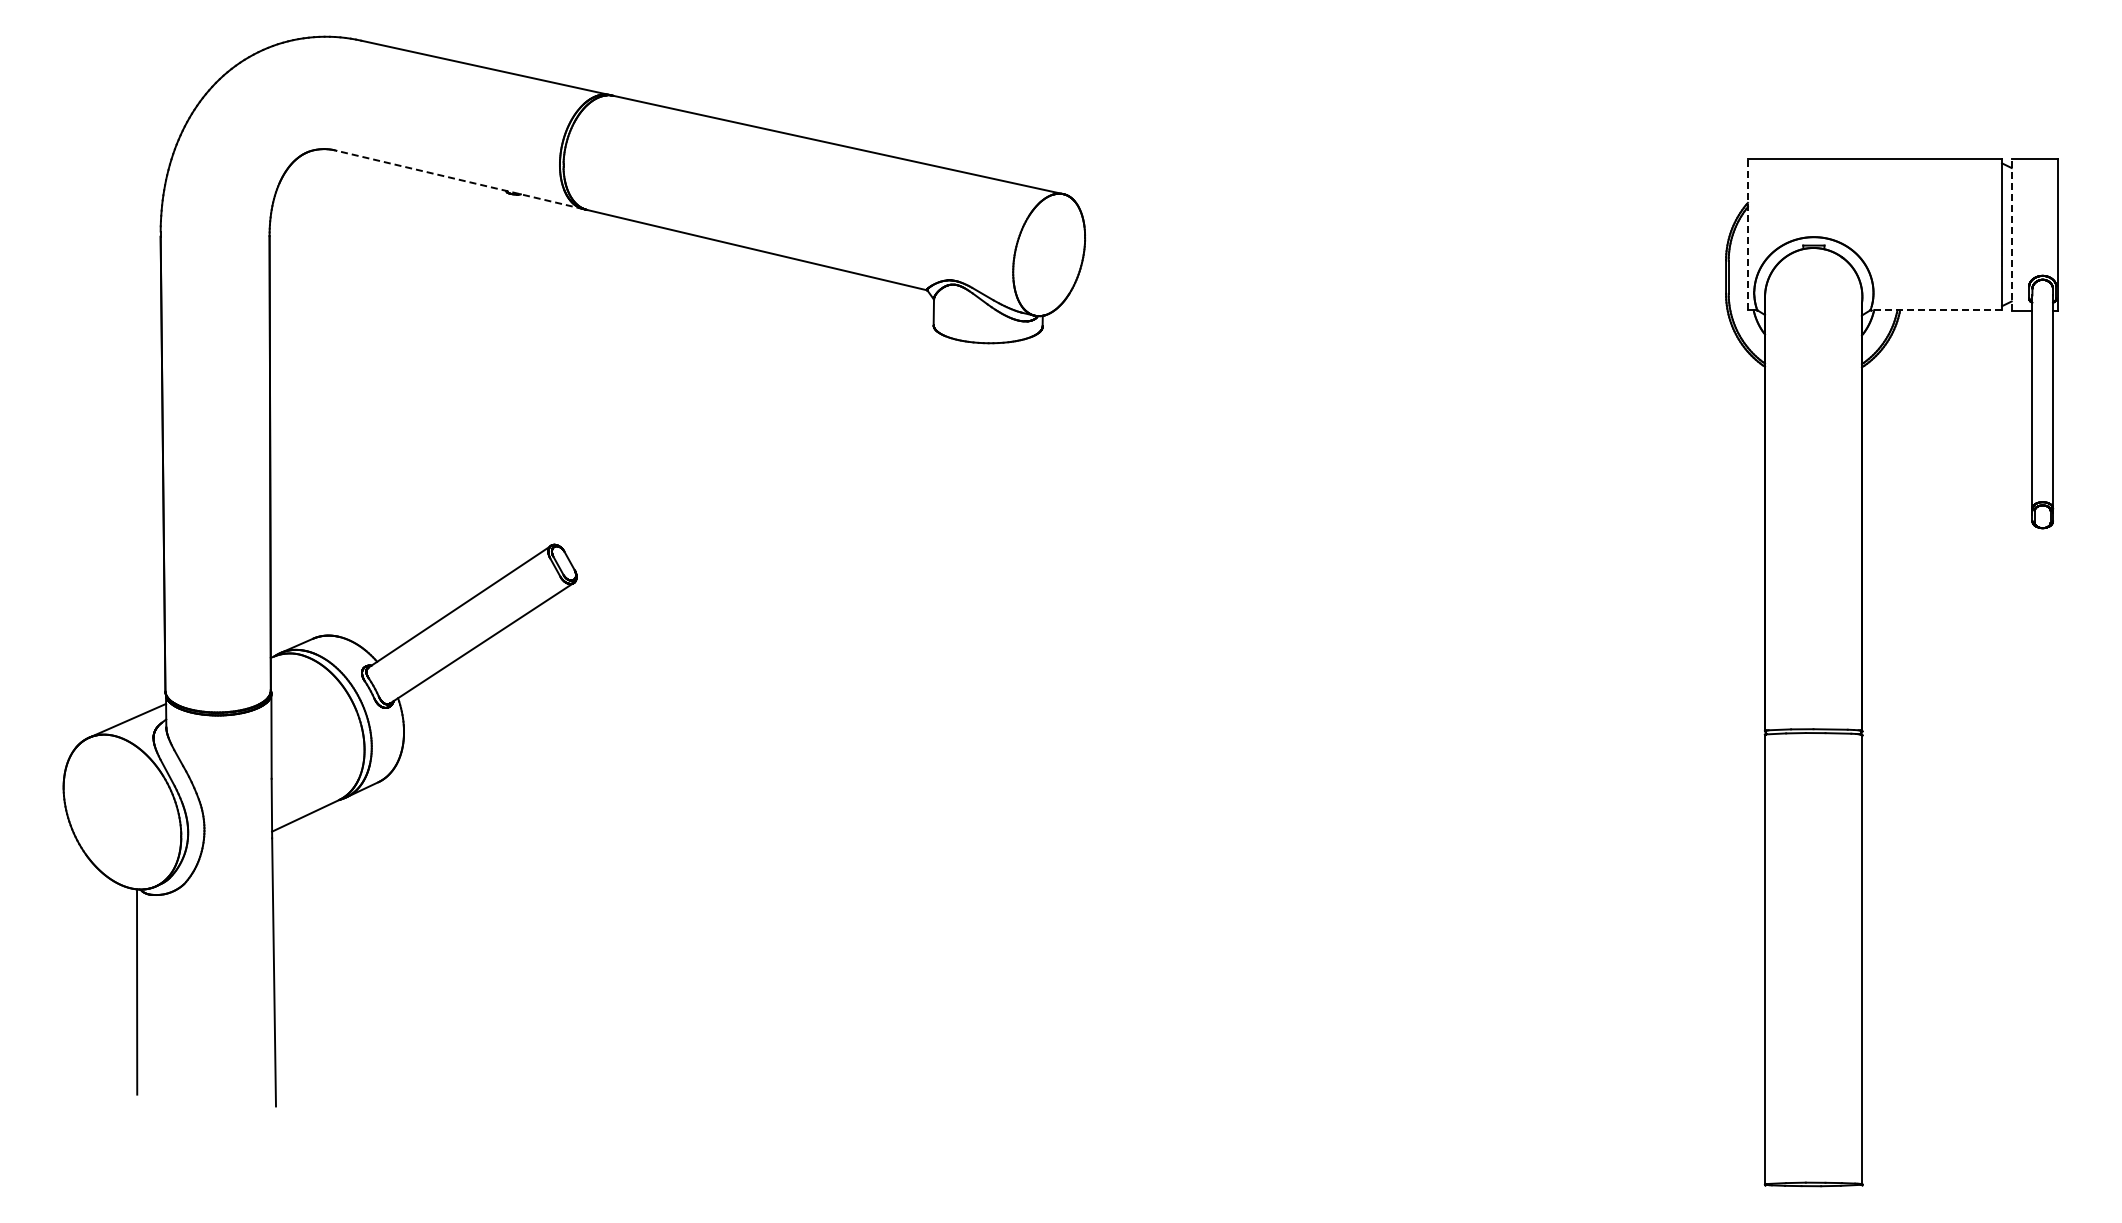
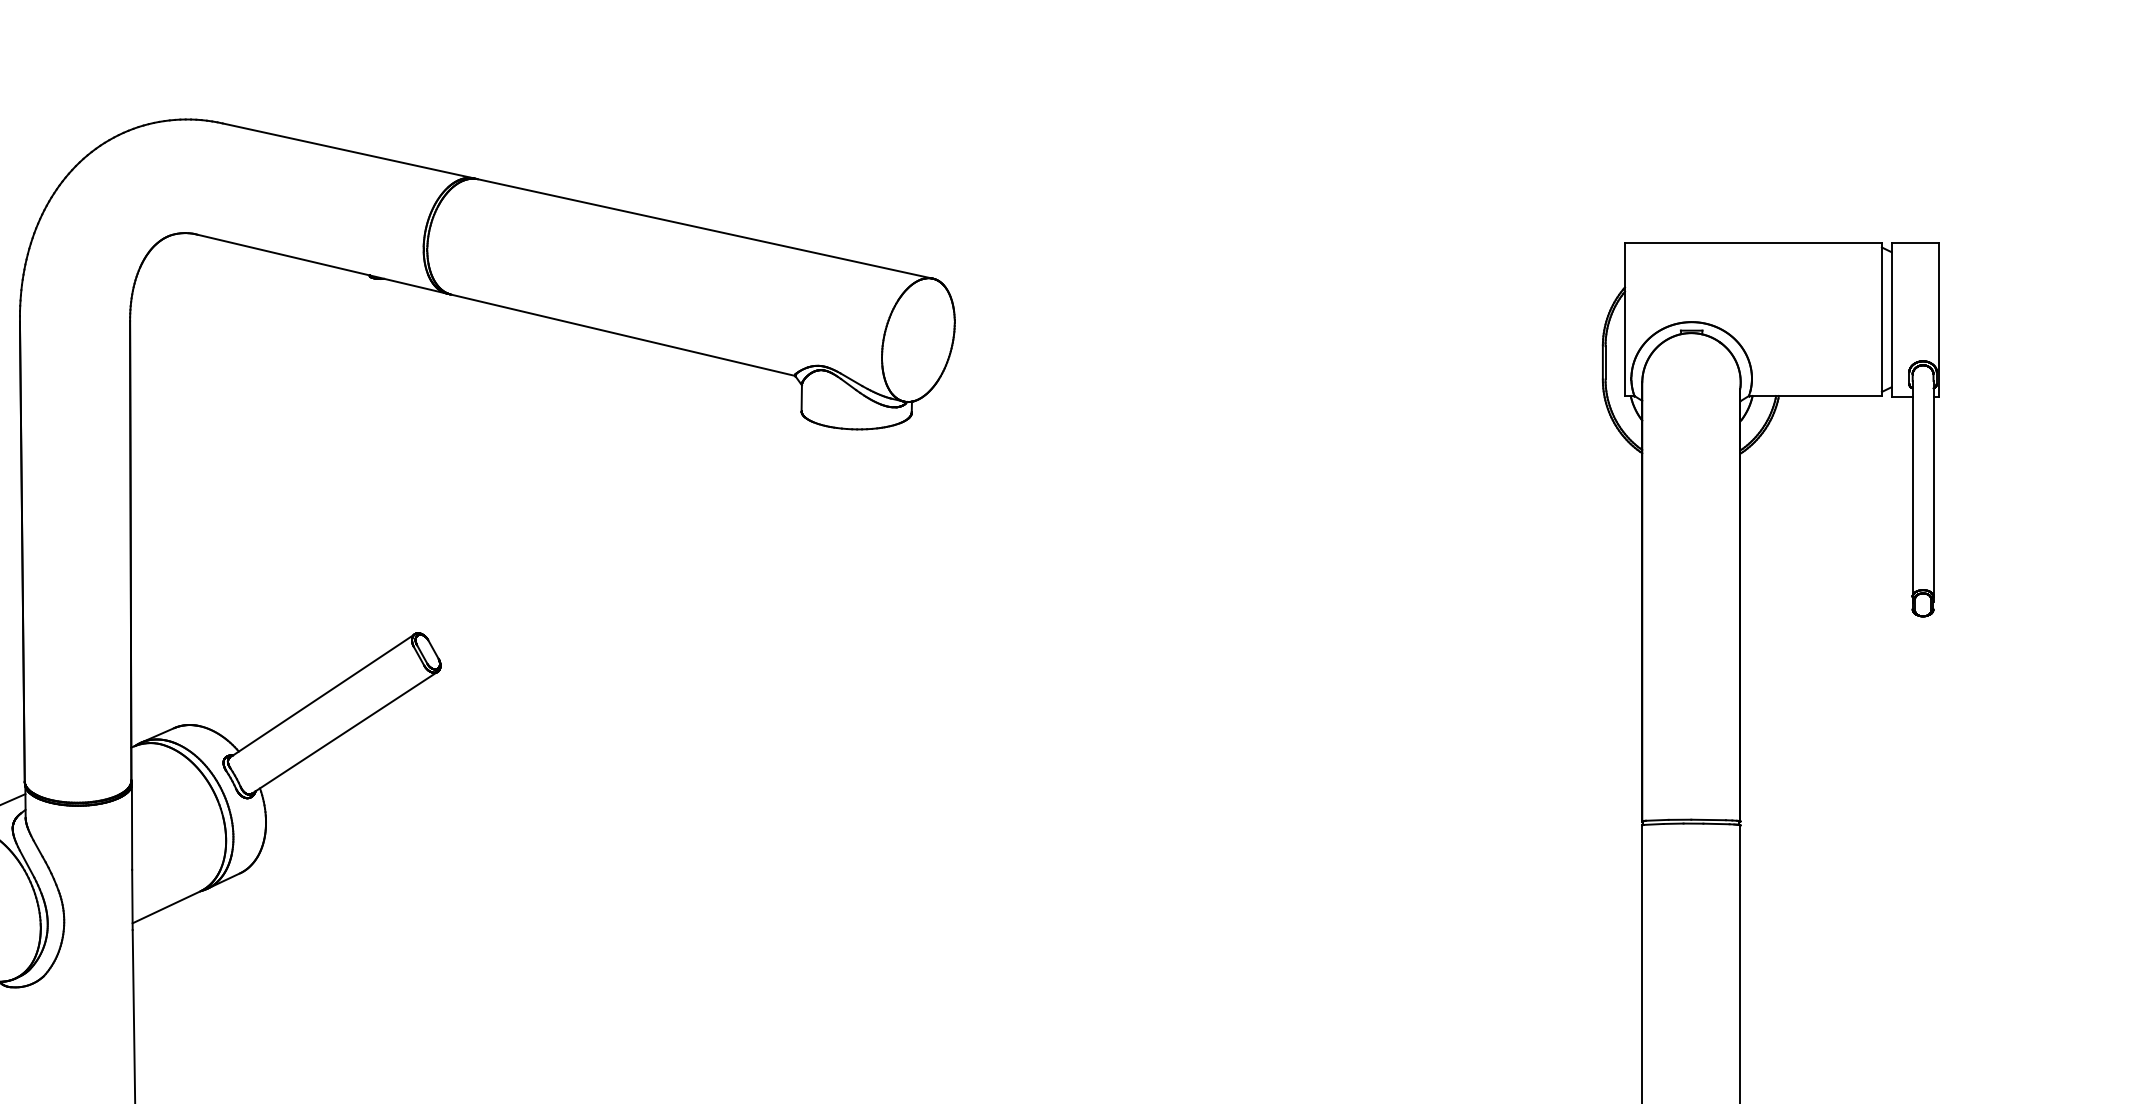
line: (459, 179) -> (322, 263), dashed -> solid
line: (1747, 234) -> (1624, 319), dashed -> solid
line: (2011, 234) -> (1891, 319), dashed -> solid
line: (1936, 310) -> (1815, 396), dashed -> solid

